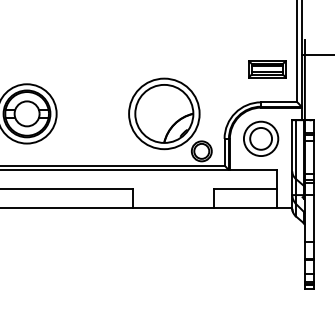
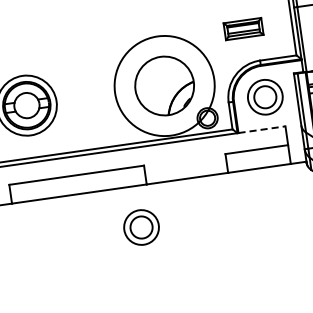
part: (267, 69) -> (243, 29), moved
circle: (164, 113) -> (164, 85), size x1.4
line: (253, 170) -> (262, 130), solid -> dashed
part: (122, 248) -> (141, 227), added

